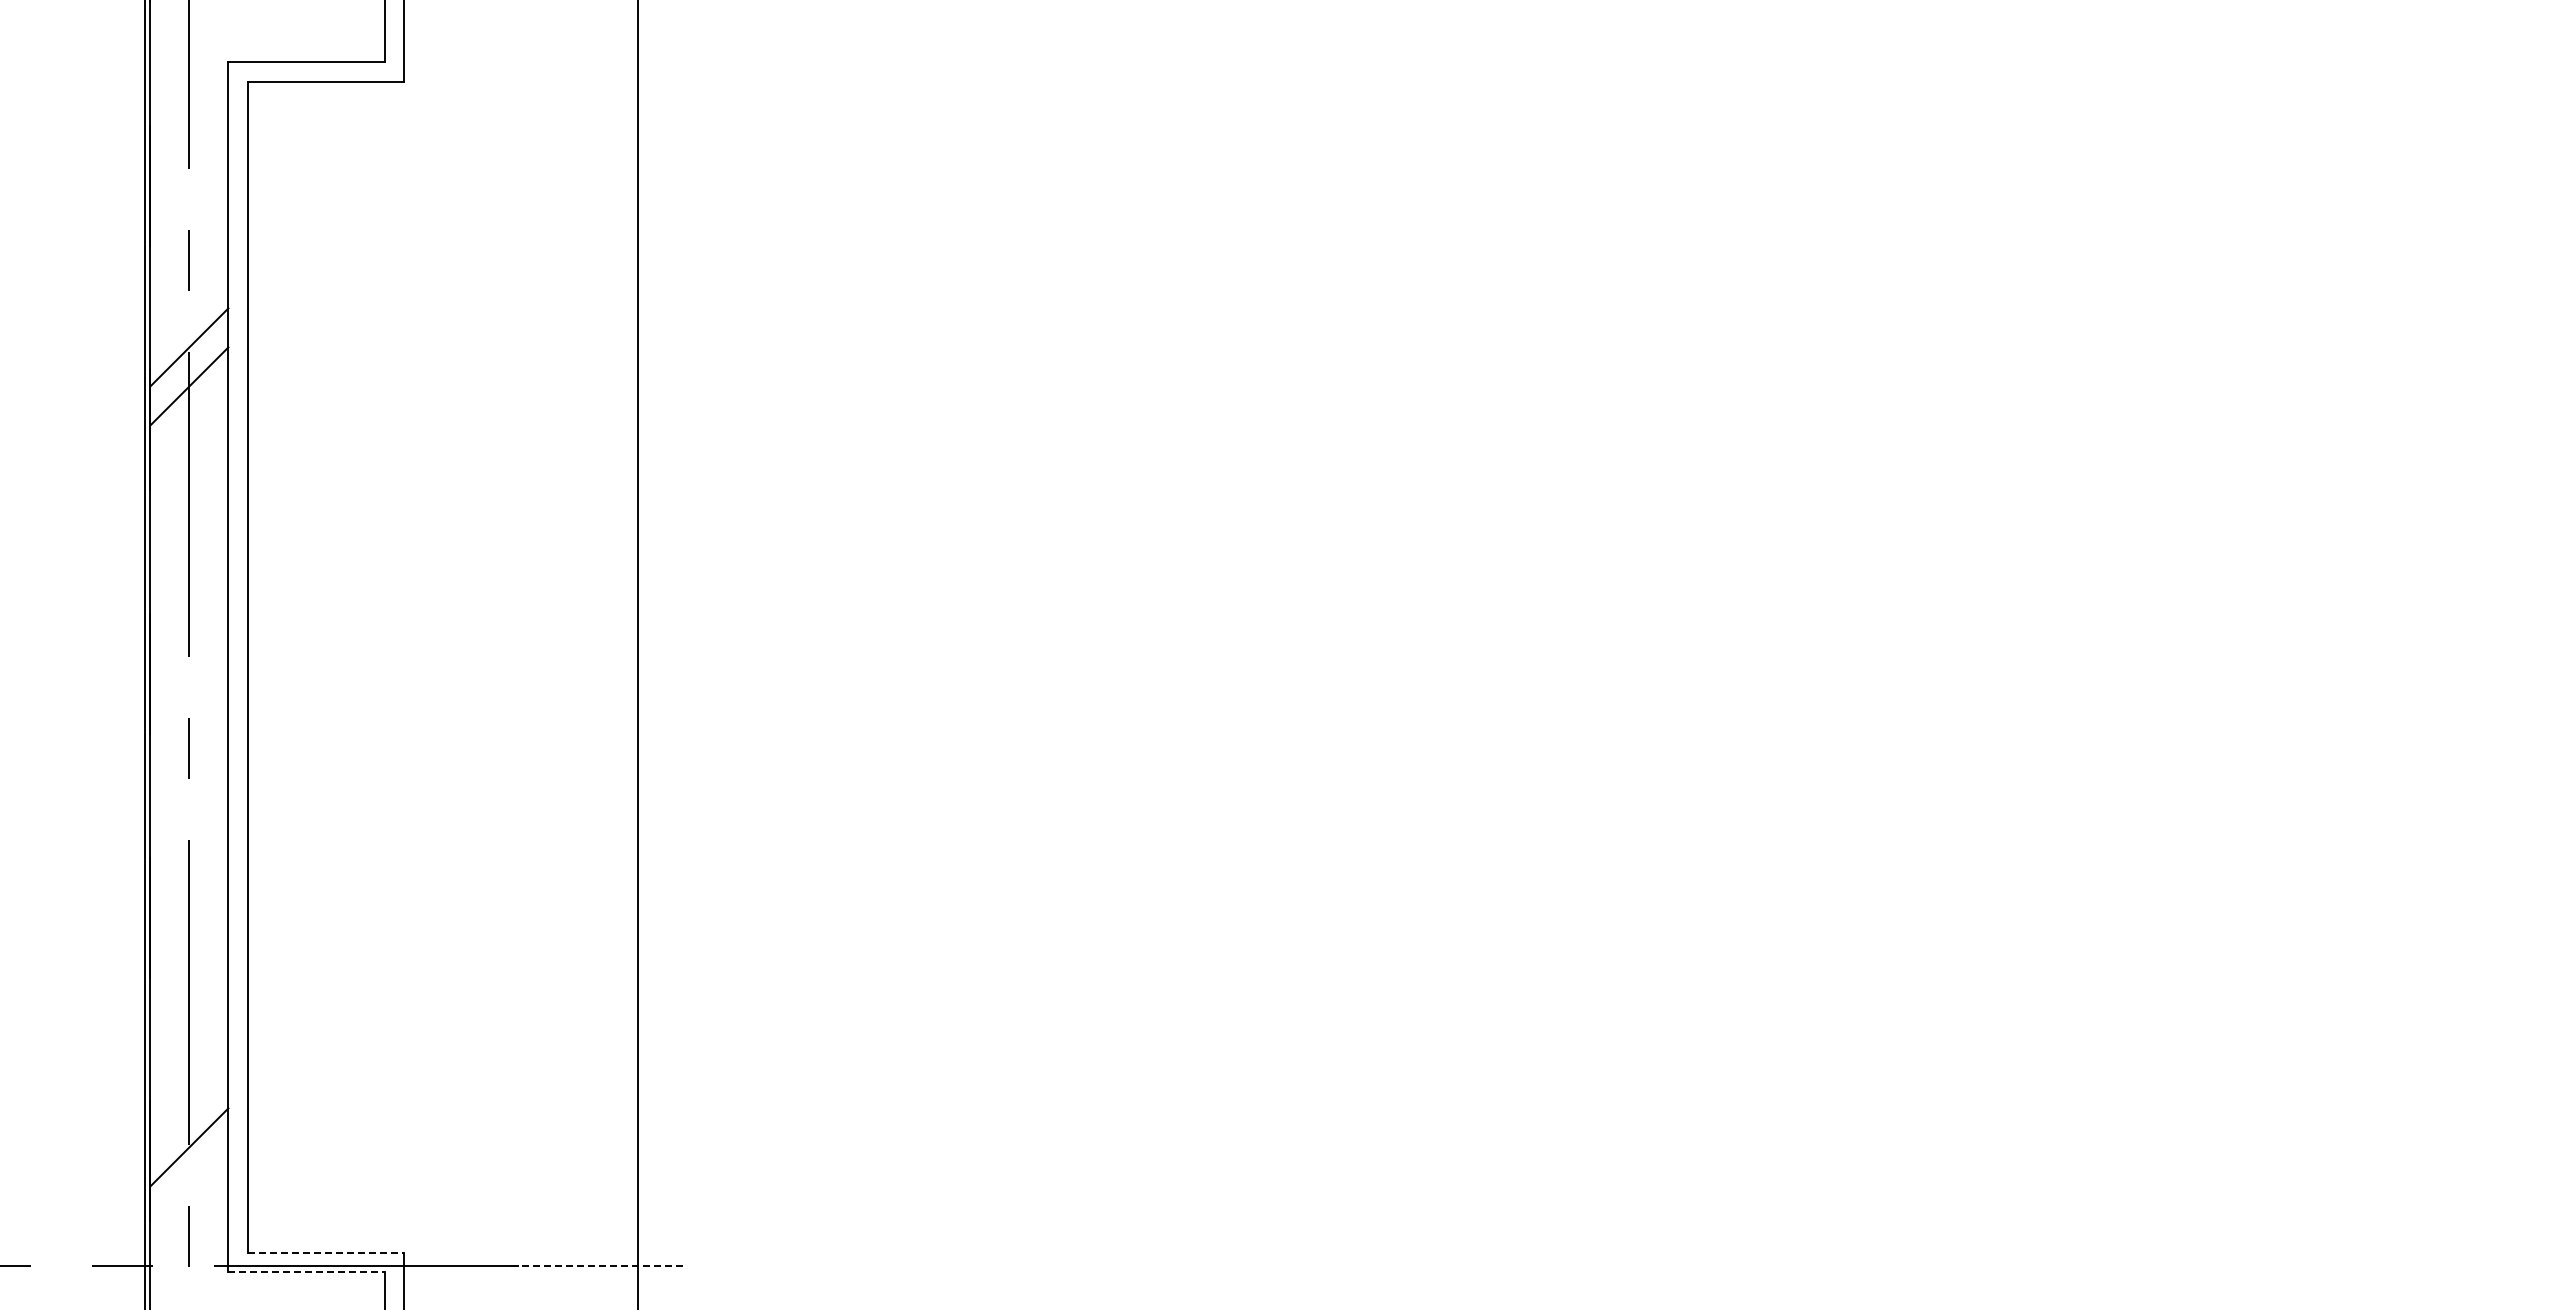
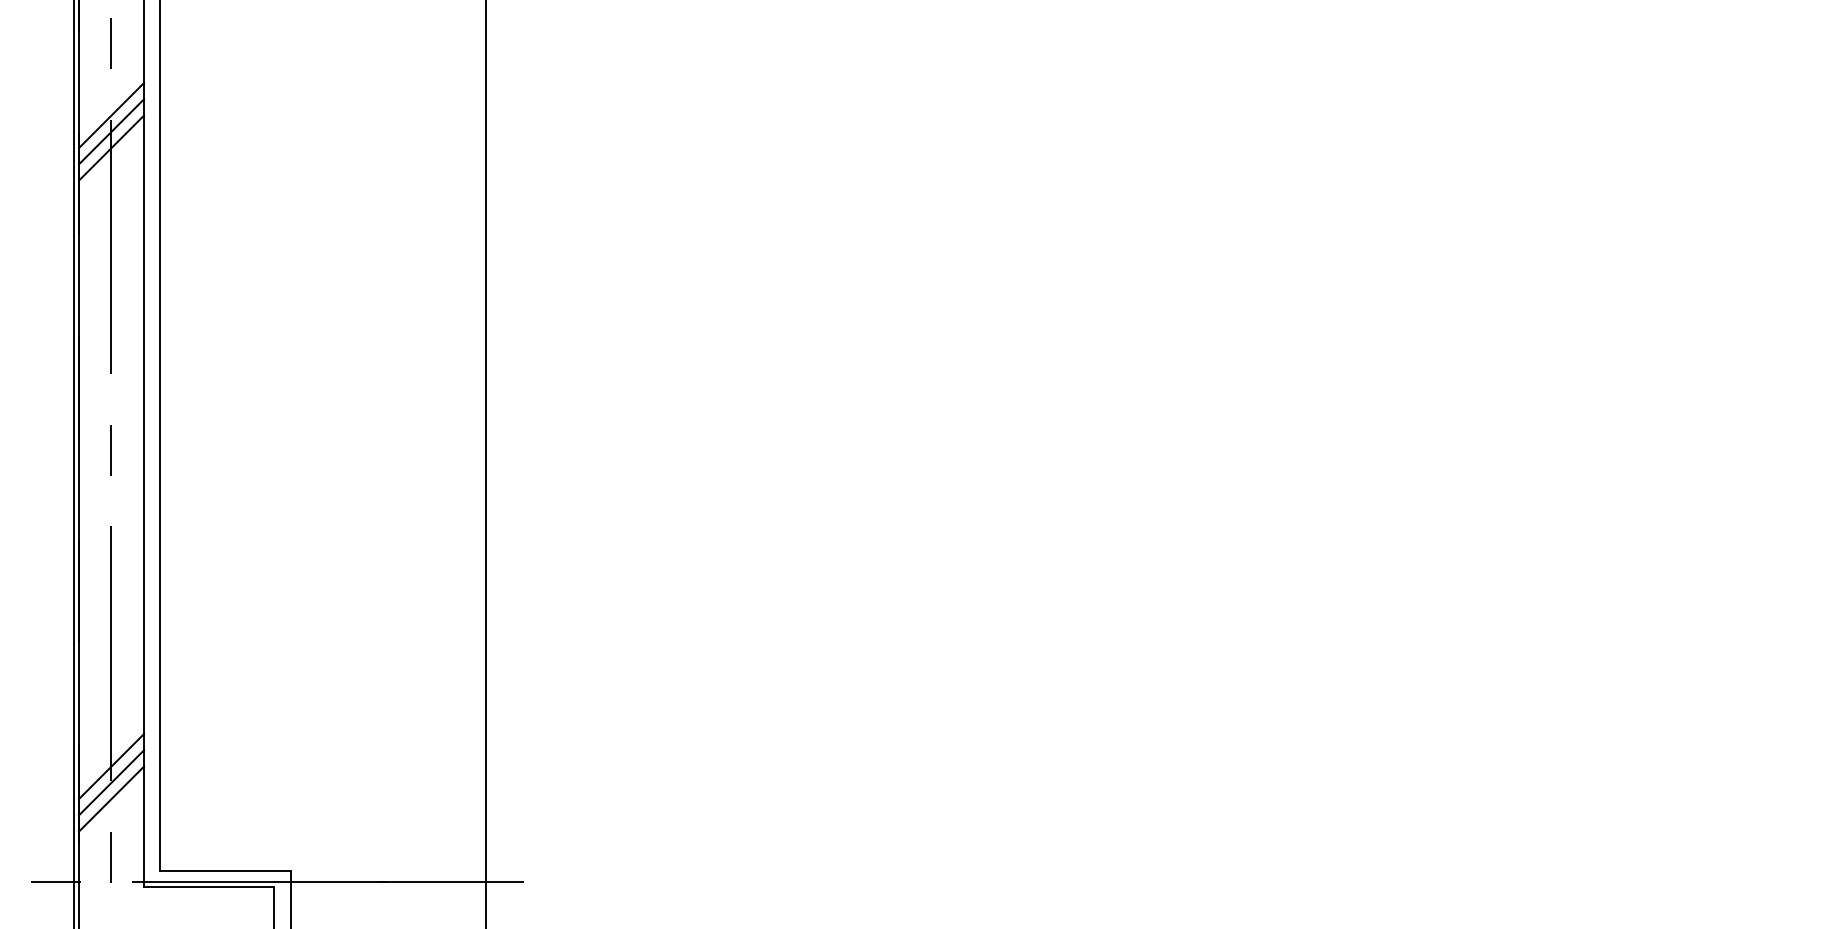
line: (189, 366) -> (111, 131), added
line: (189, 1127) -> (111, 766), added
line: (189, 1166) -> (111, 798), added
line: (326, 1252) -> (225, 870), dashed -> solid
line: (595, 1266) -> (450, 882), dashed -> solid
line: (307, 1272) -> (209, 887), dashed -> solid

